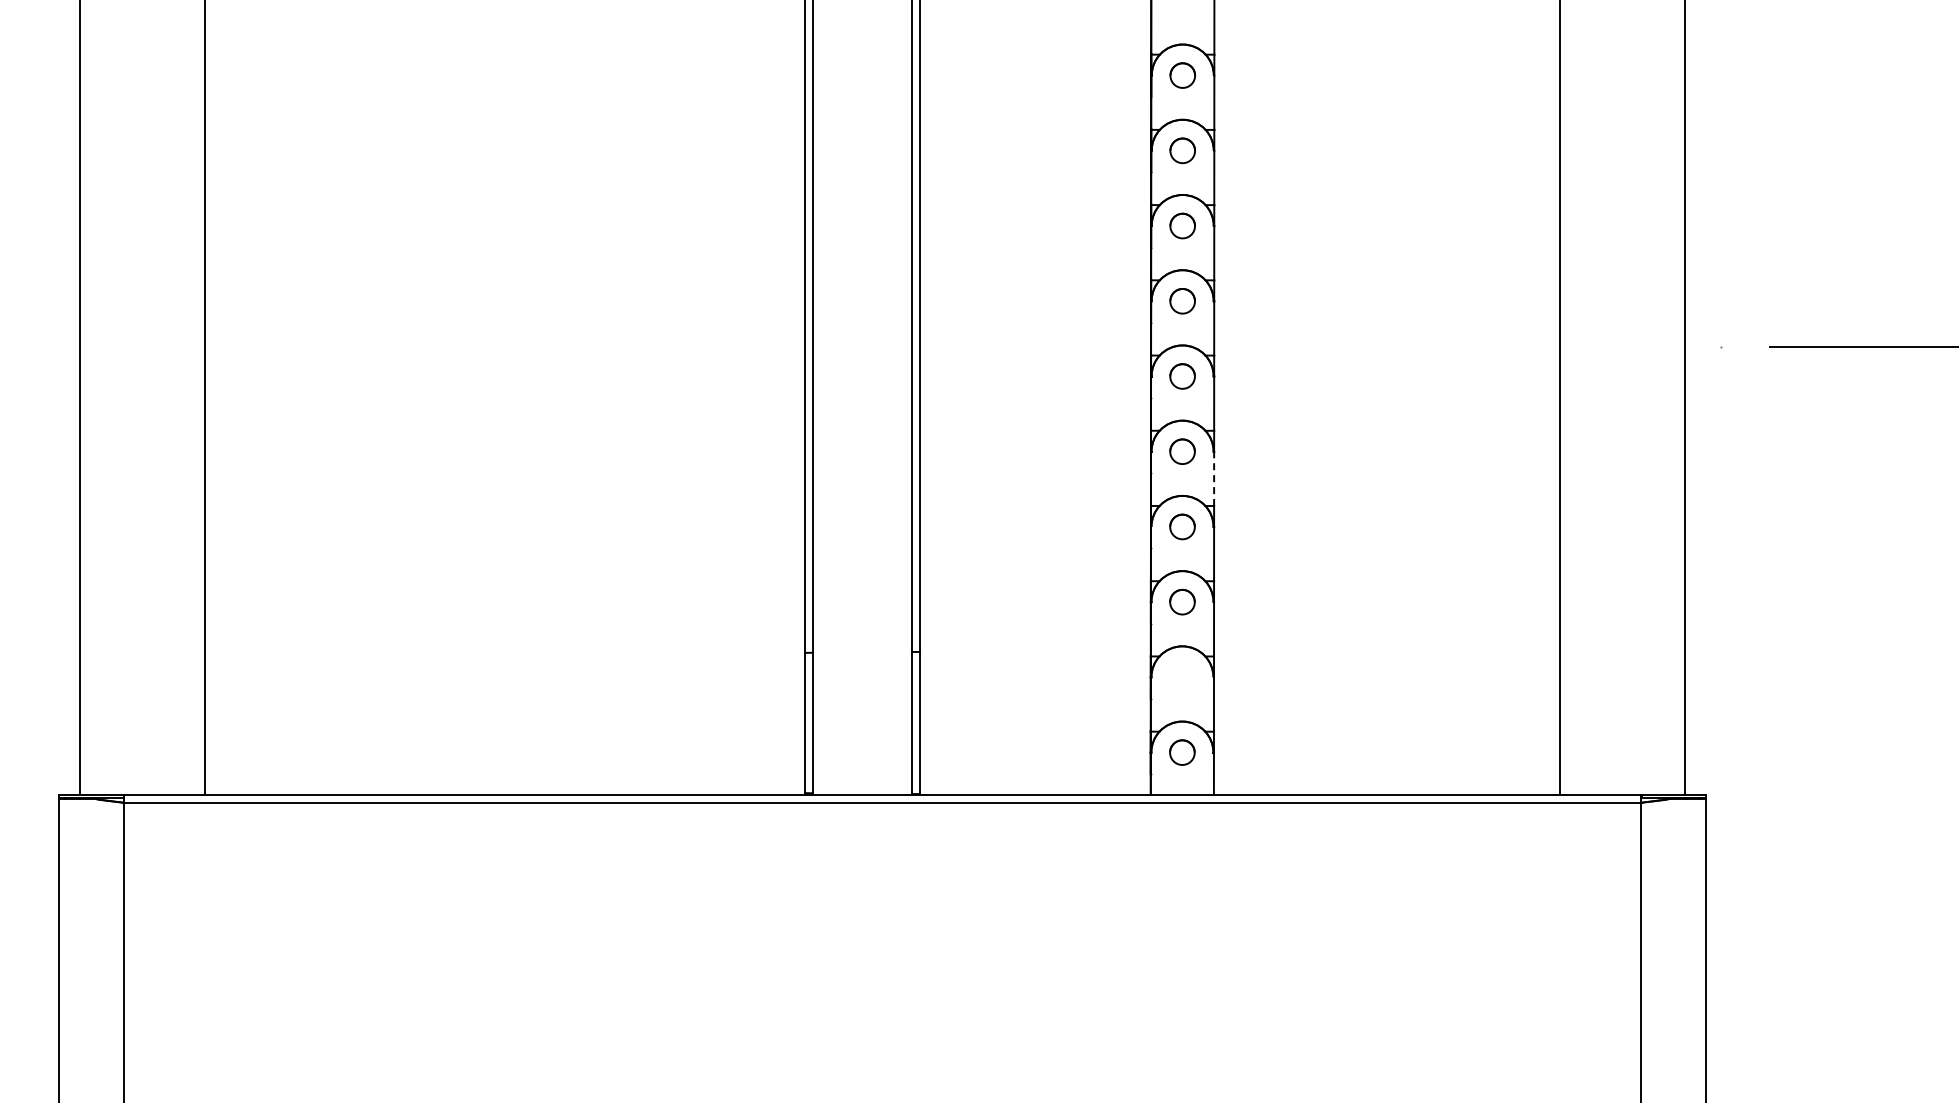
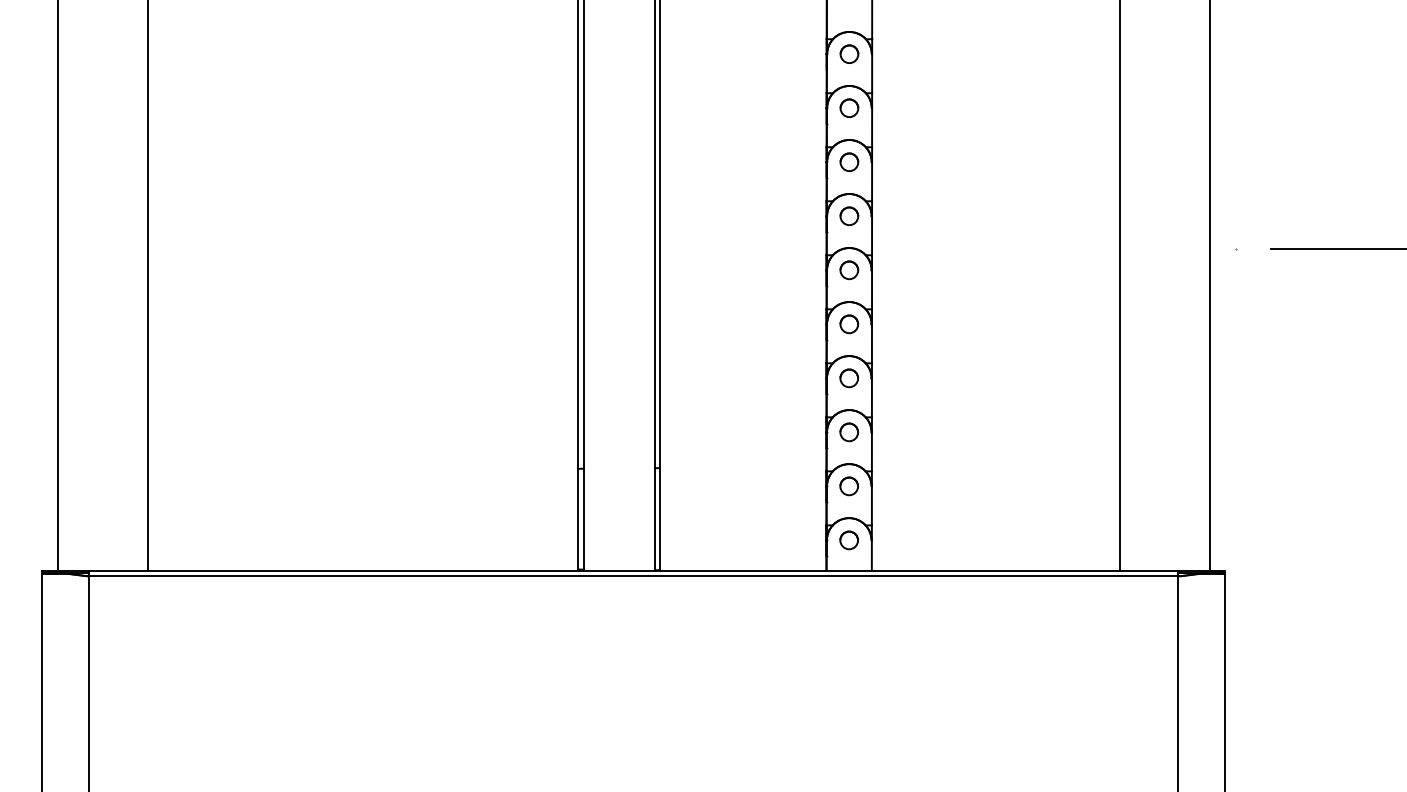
line: (1214, 478) -> (872, 343), dashed -> solid
circle: (1182, 677) -> (849, 486), added

